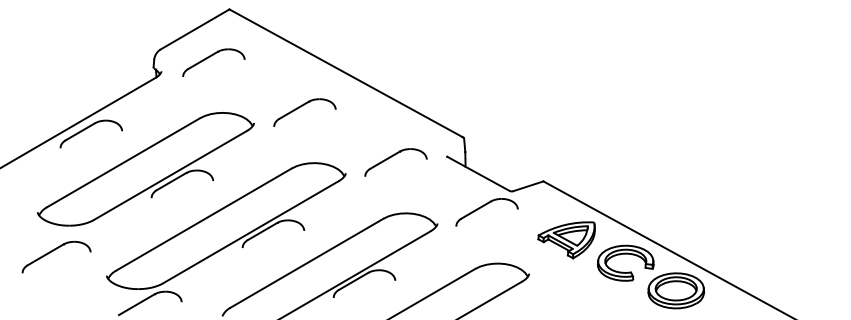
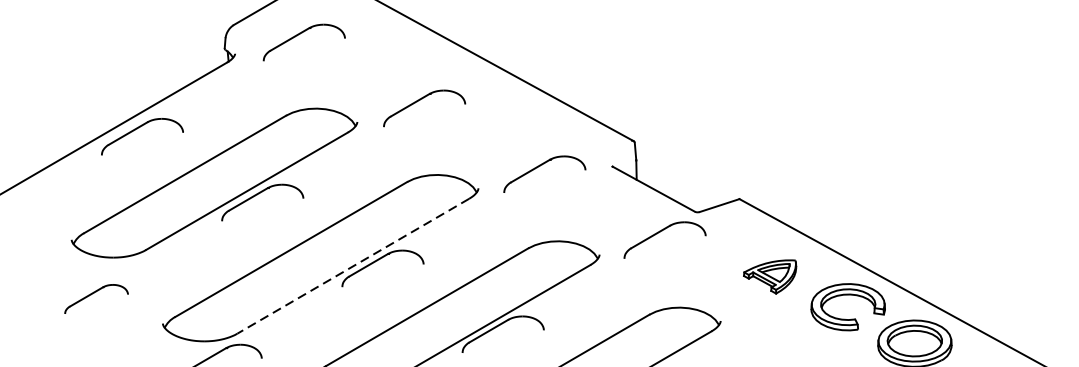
line: (250, 232) -> (352, 266), solid -> dashed
part: (566, 240) -> (769, 277), size x0.7
part: (56, 256) -> (96, 298), size x0.7

